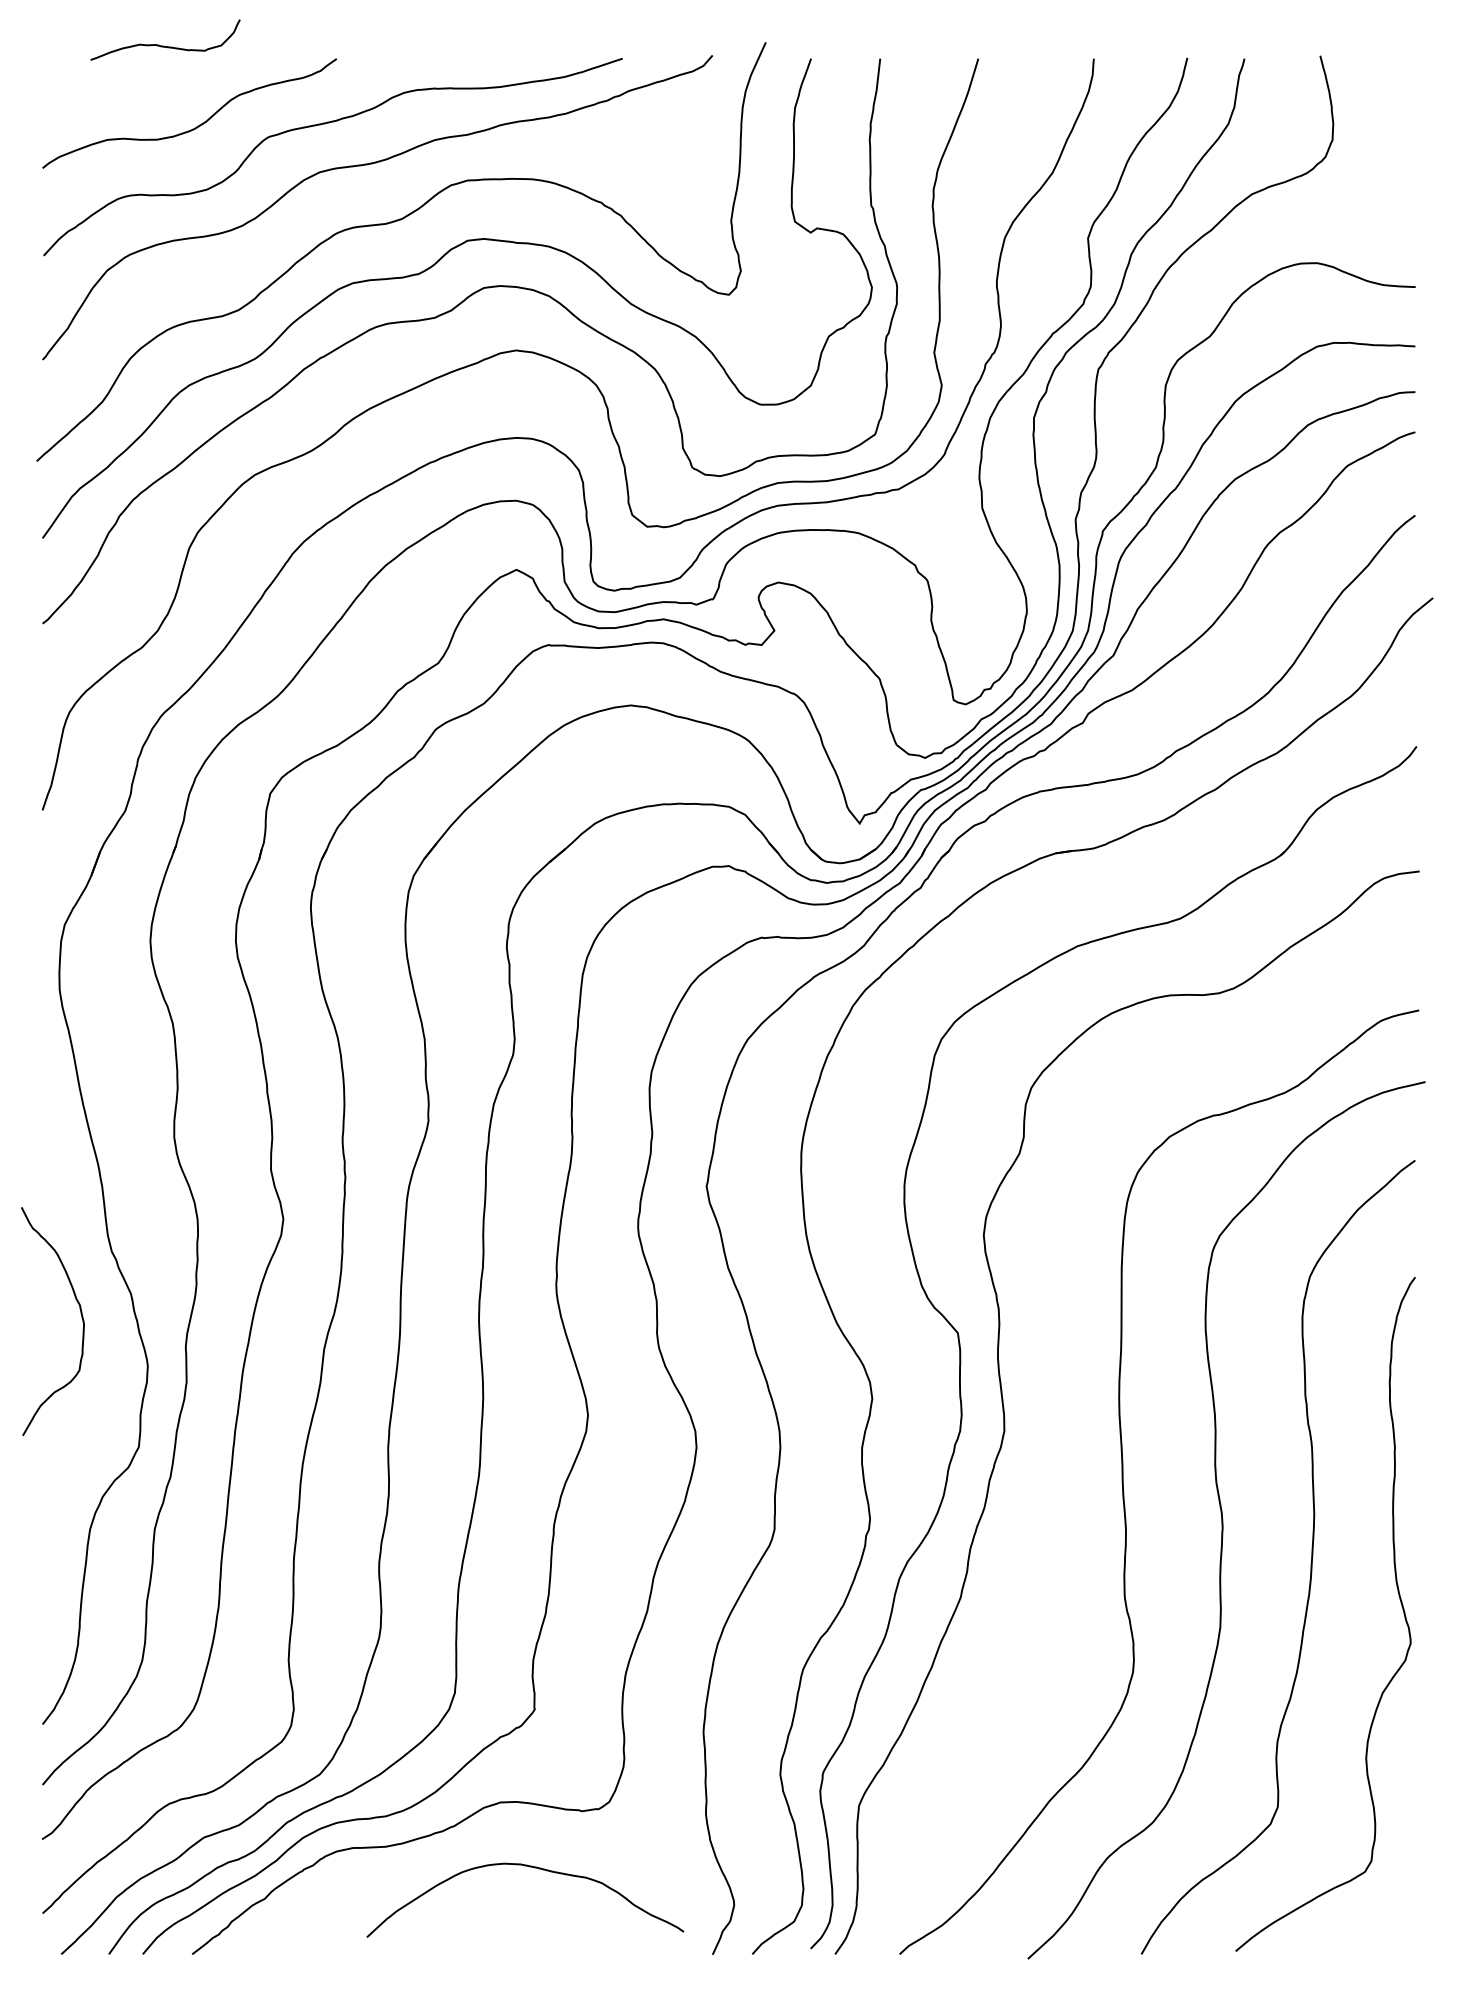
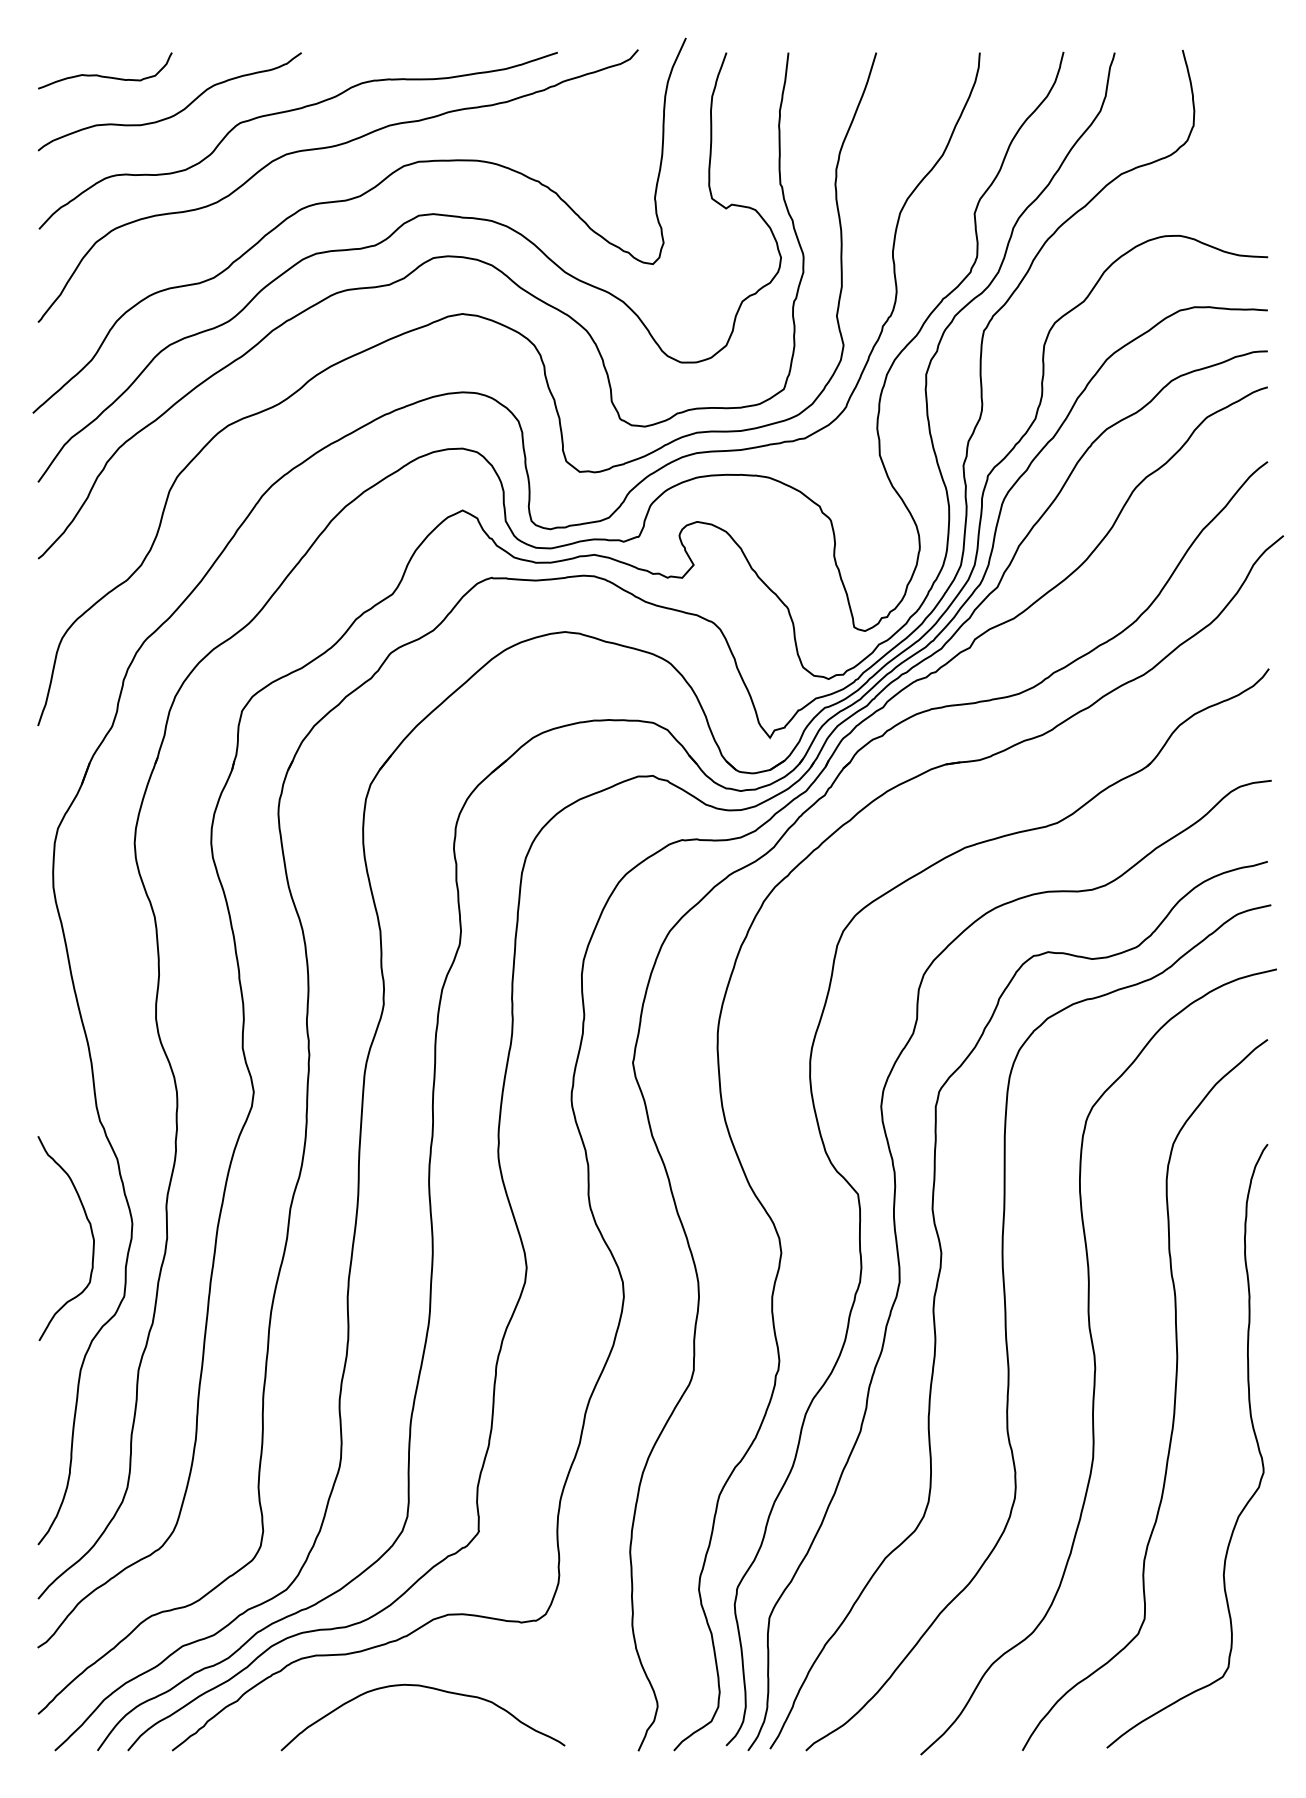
curve: (164, 45) -> (104, 75), moved
curve: (80, 1313) -> (90, 1231), moved
curve: (1046, 1438) -> (937, 1288), added
curve: (529, 1867) -> (426, 1688), moved

